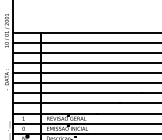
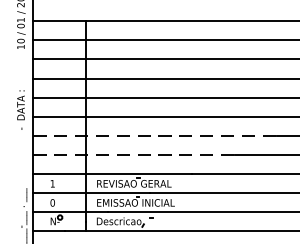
line: (78, 93) -> (156, 136), solid -> dashed
line: (67, 103) -> (135, 154), solid -> dashed

